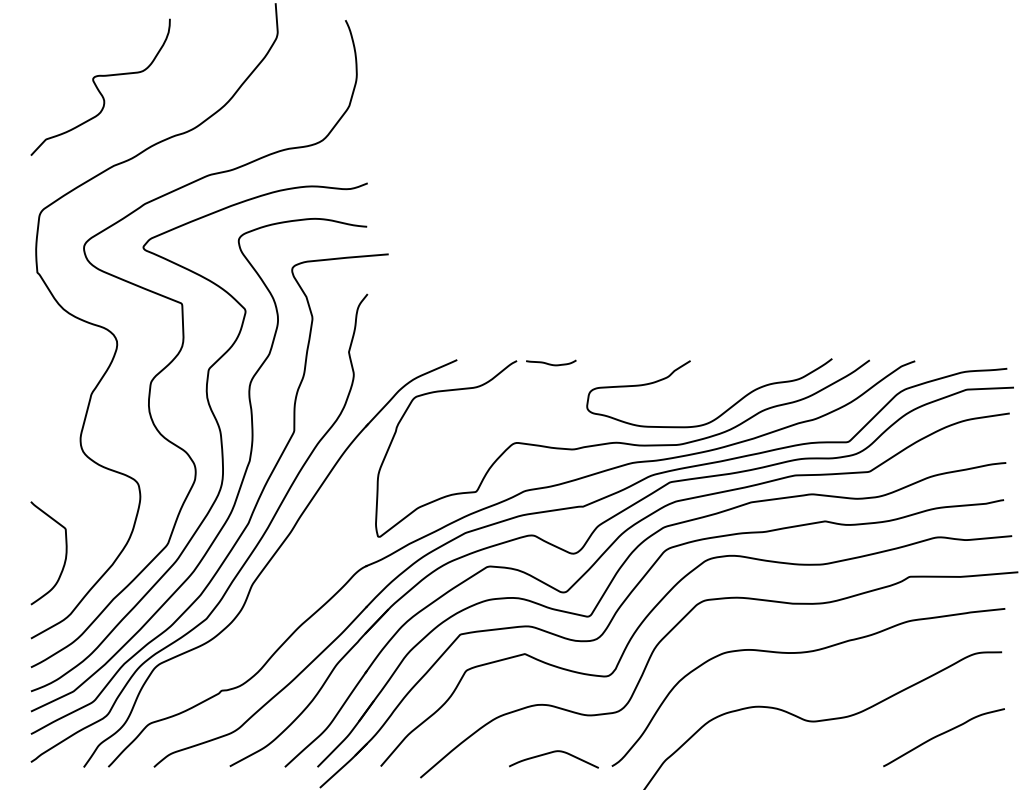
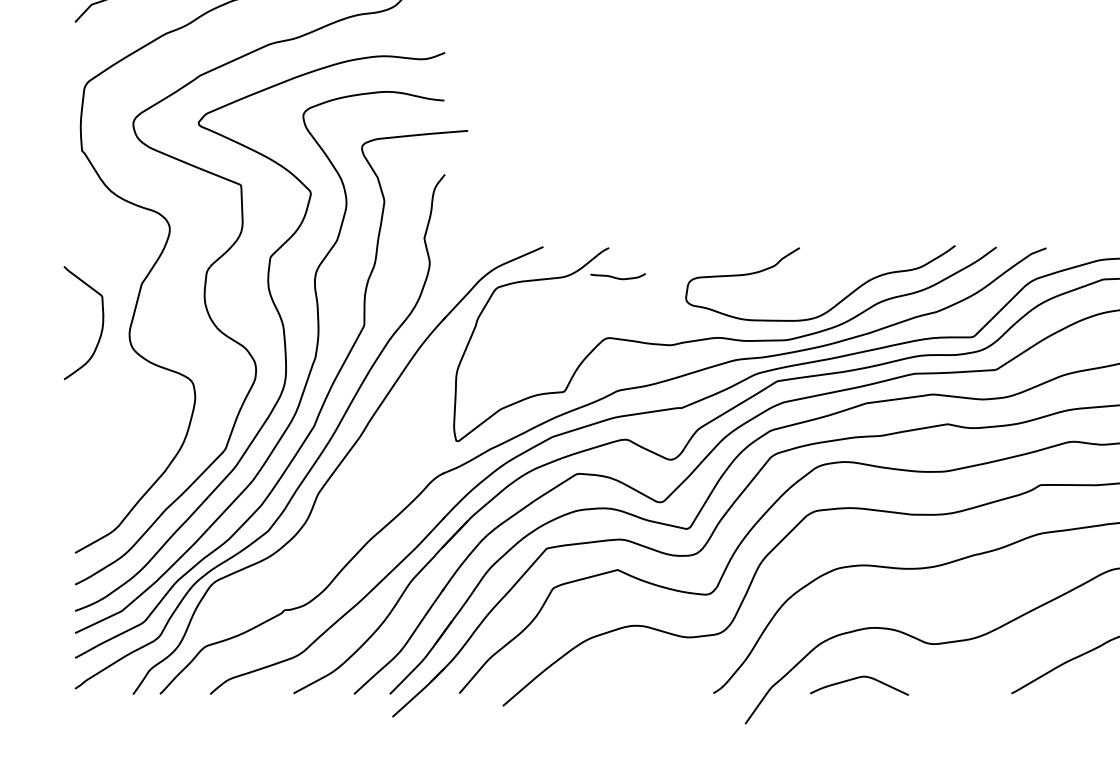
curve: (550, 363) -> (617, 277), moved
curve: (65, 553) -> (102, 323), moved
curve: (551, 753) -> (856, 679), moved

